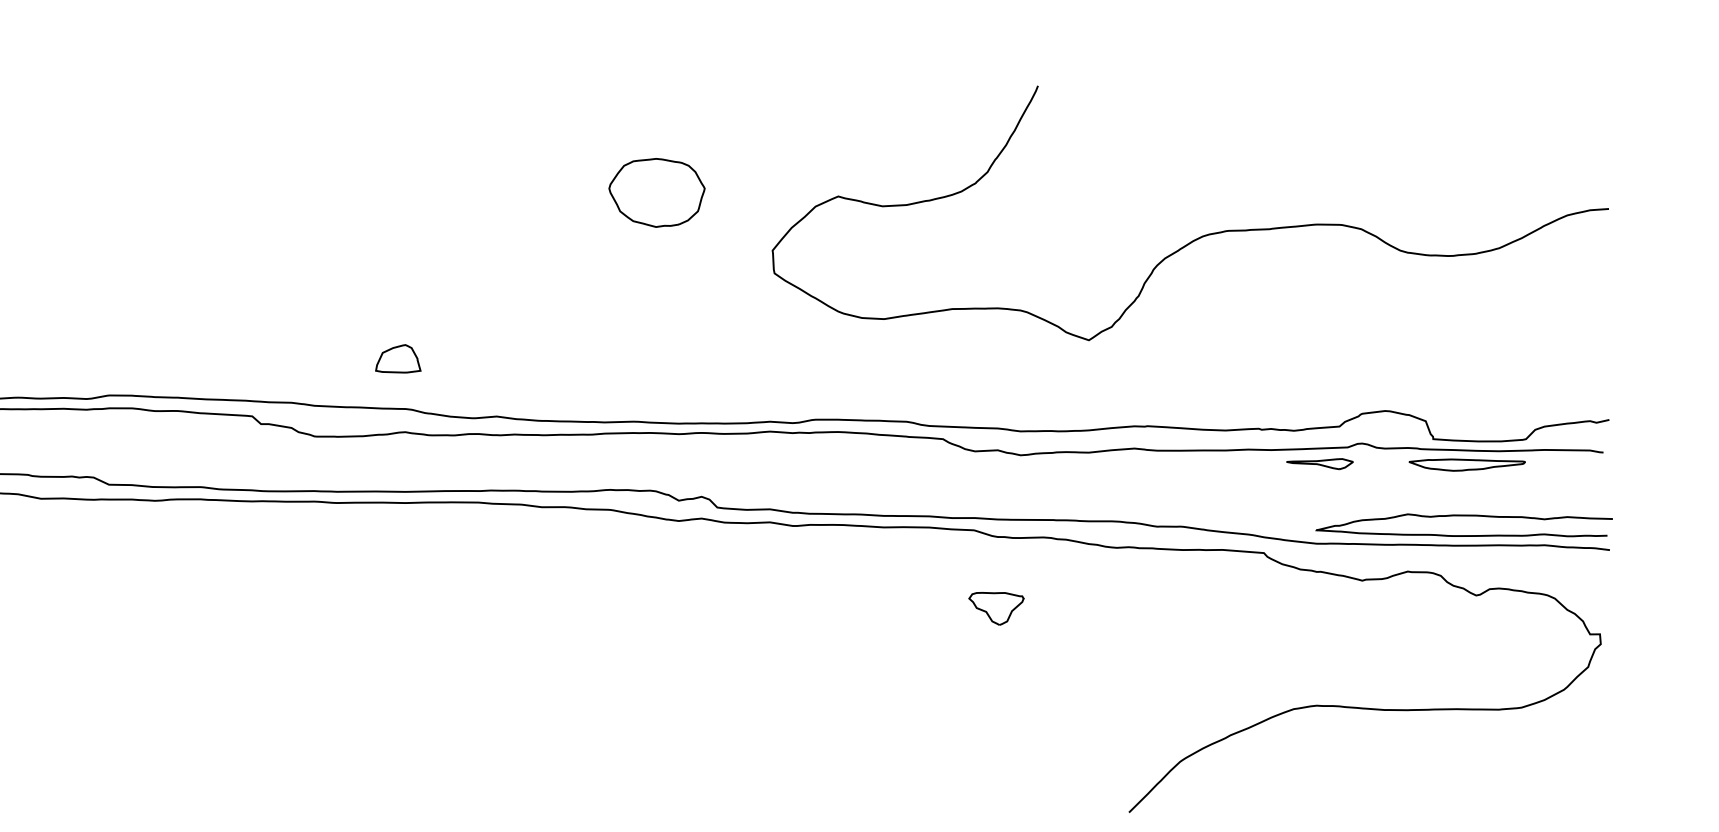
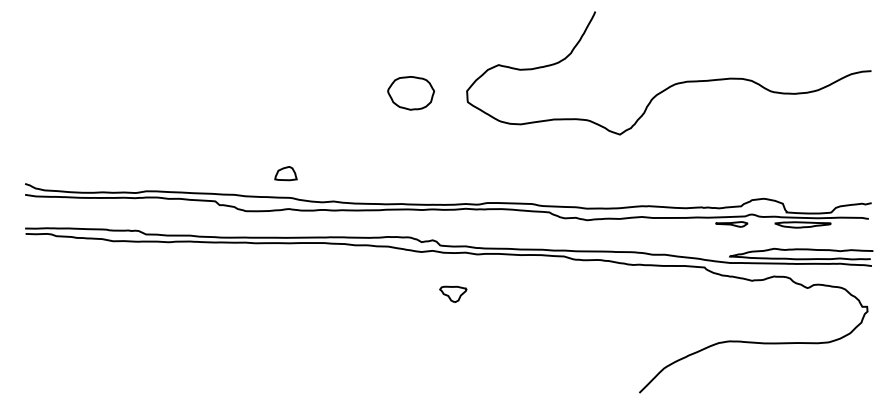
curve: (1201, 234) -> (674, 83), moved
part: (996, 606) -> (453, 293), moved

